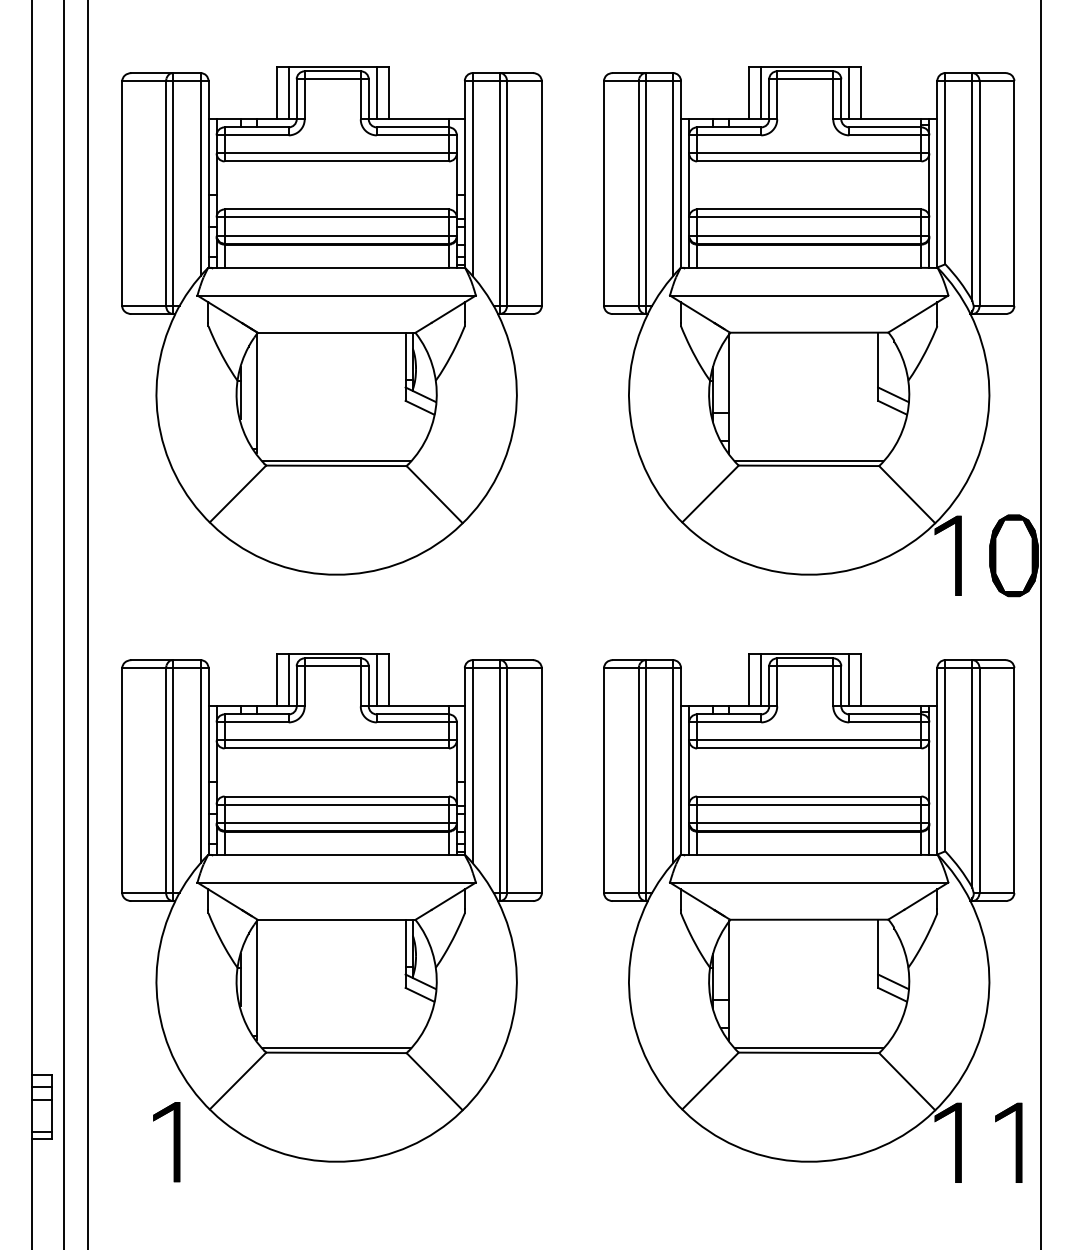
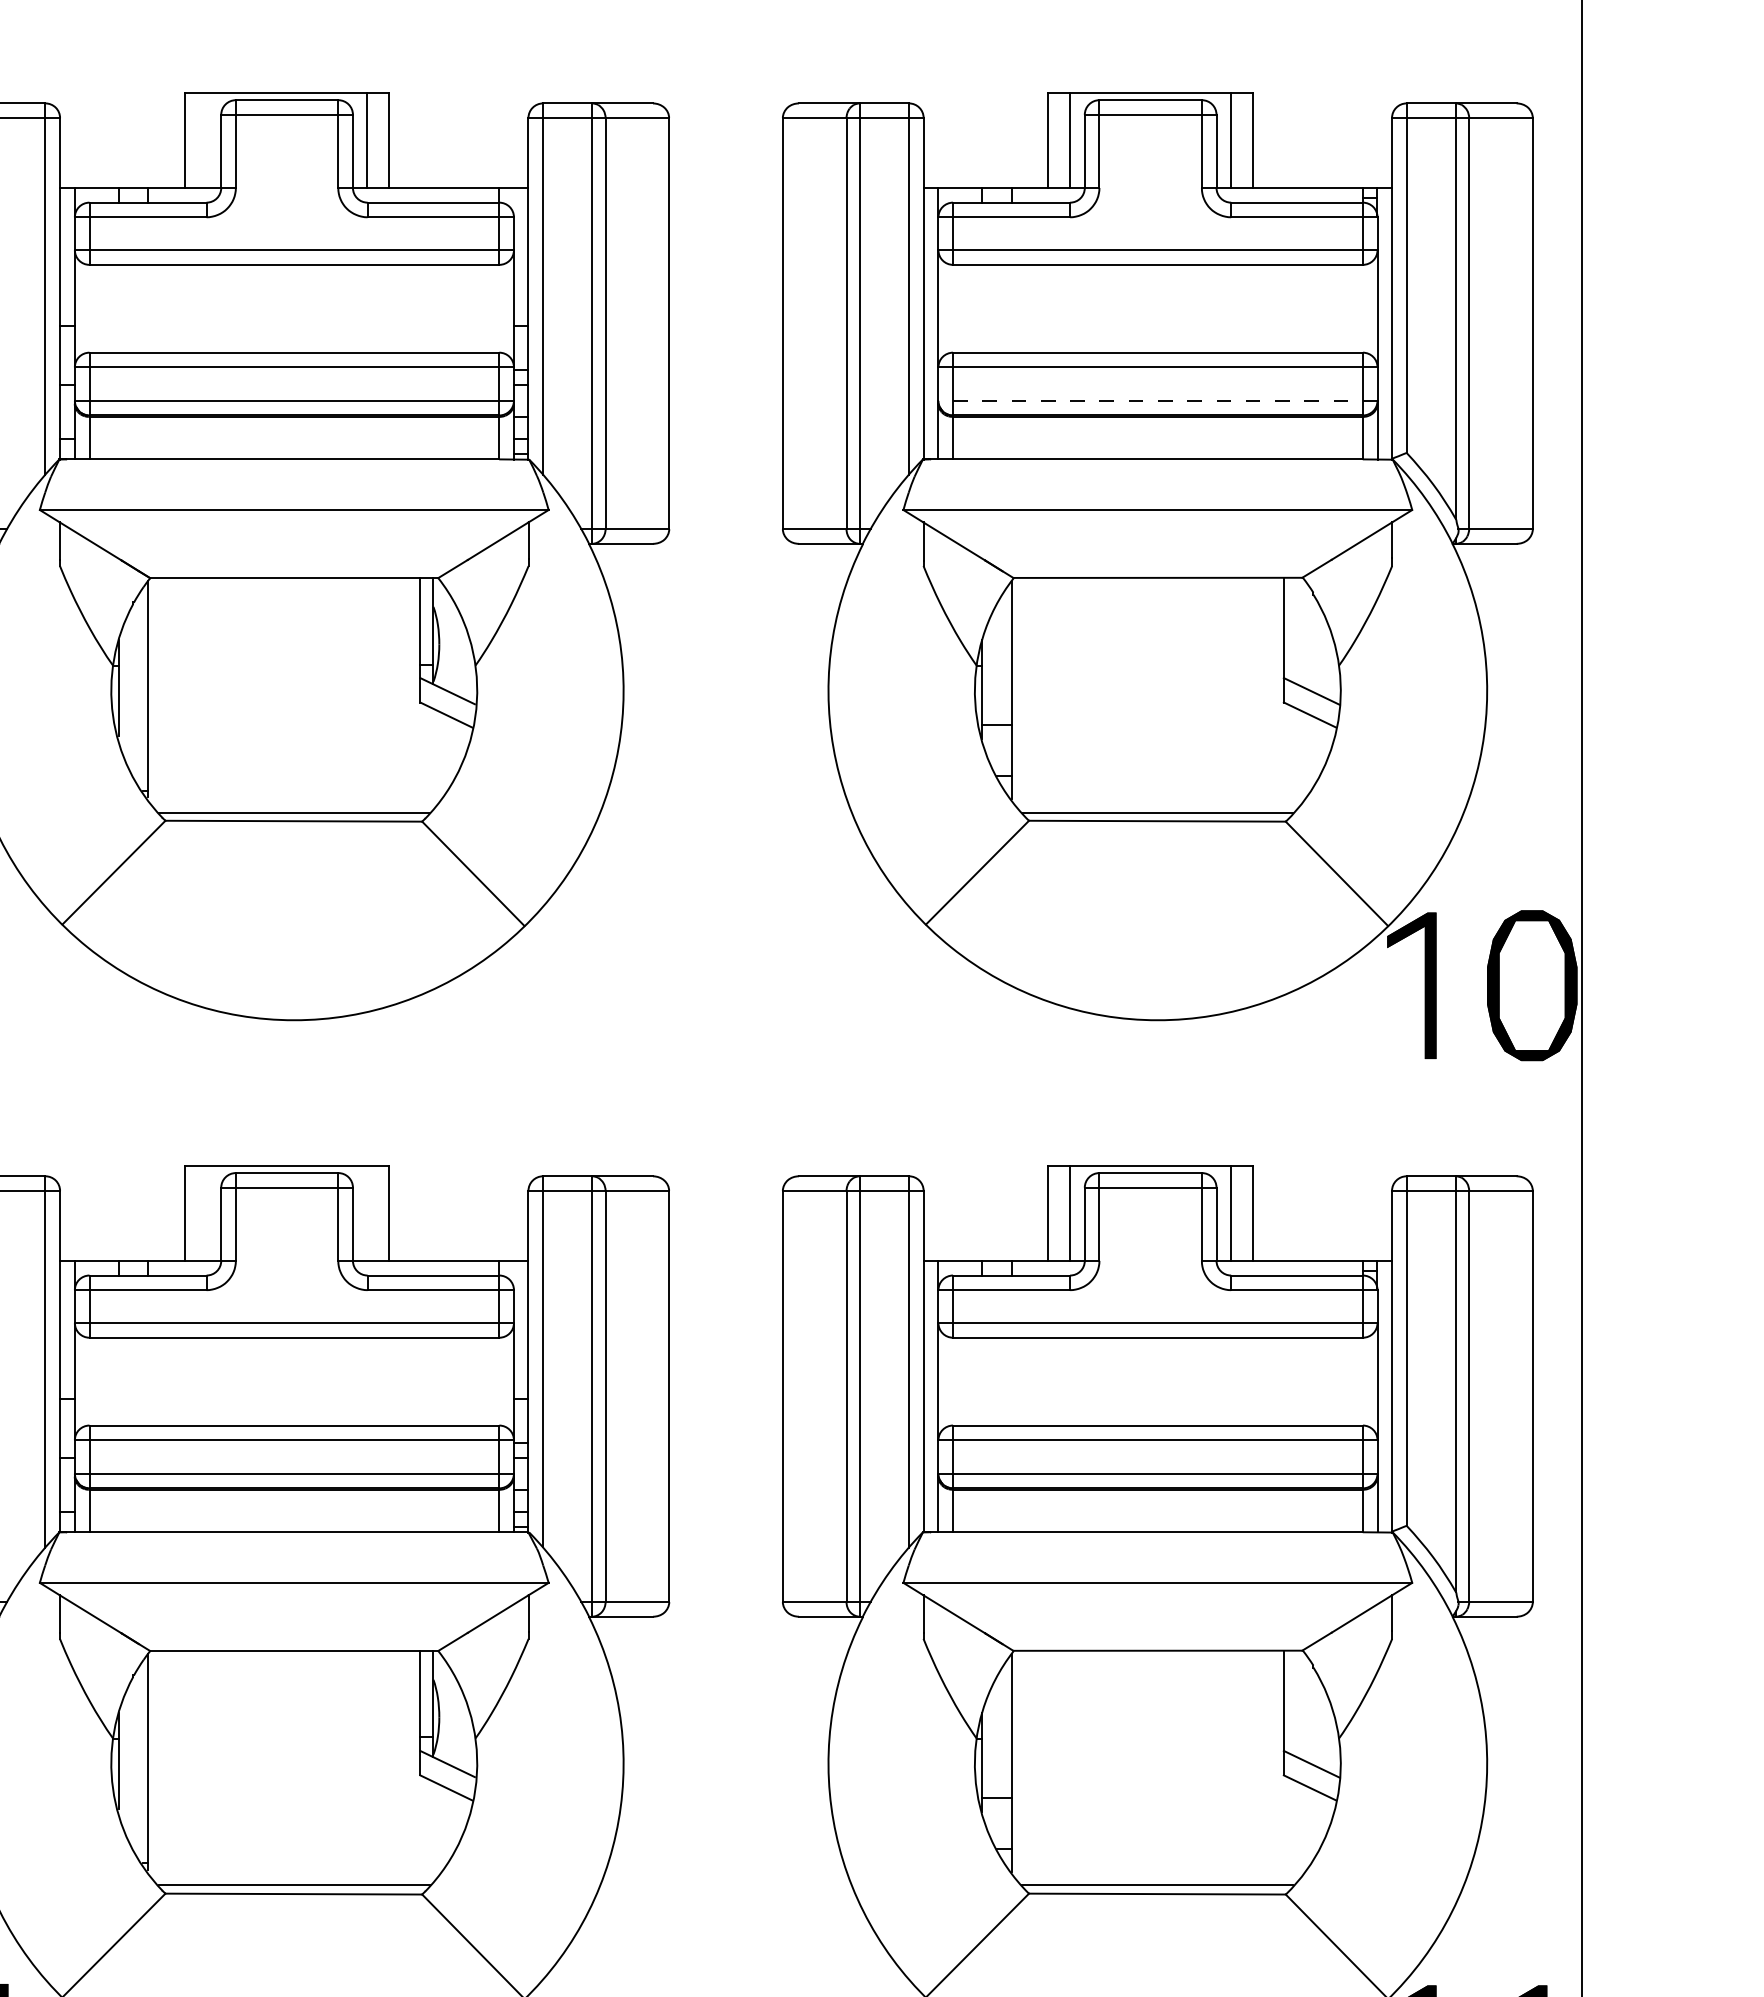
line: (288, 93) -> (206, 140), removed
line: (808, 235) -> (1156, 400), solid -> dashed
line: (288, 680) -> (206, 1213), removed
line: (376, 680) -> (367, 1213), removed

